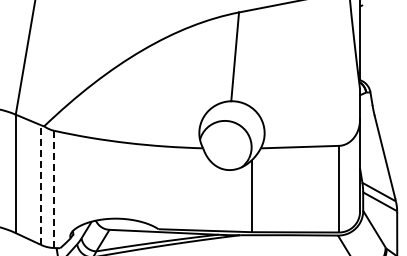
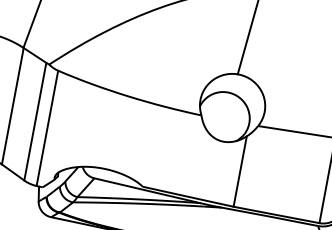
line: (41, 185) -> (35, 122), dashed -> solid
line: (54, 189) -> (47, 128), dashed -> solid

